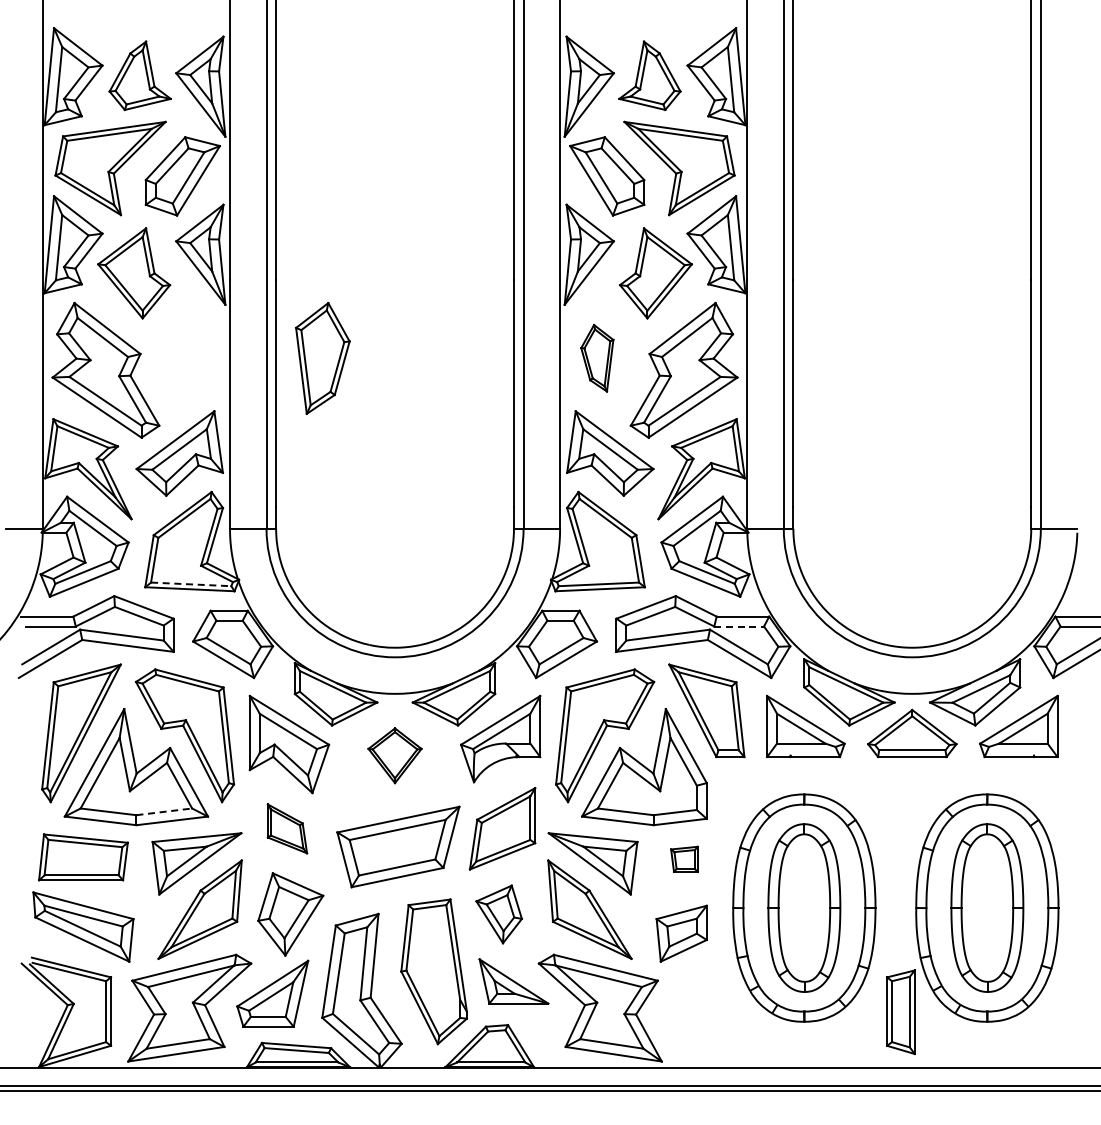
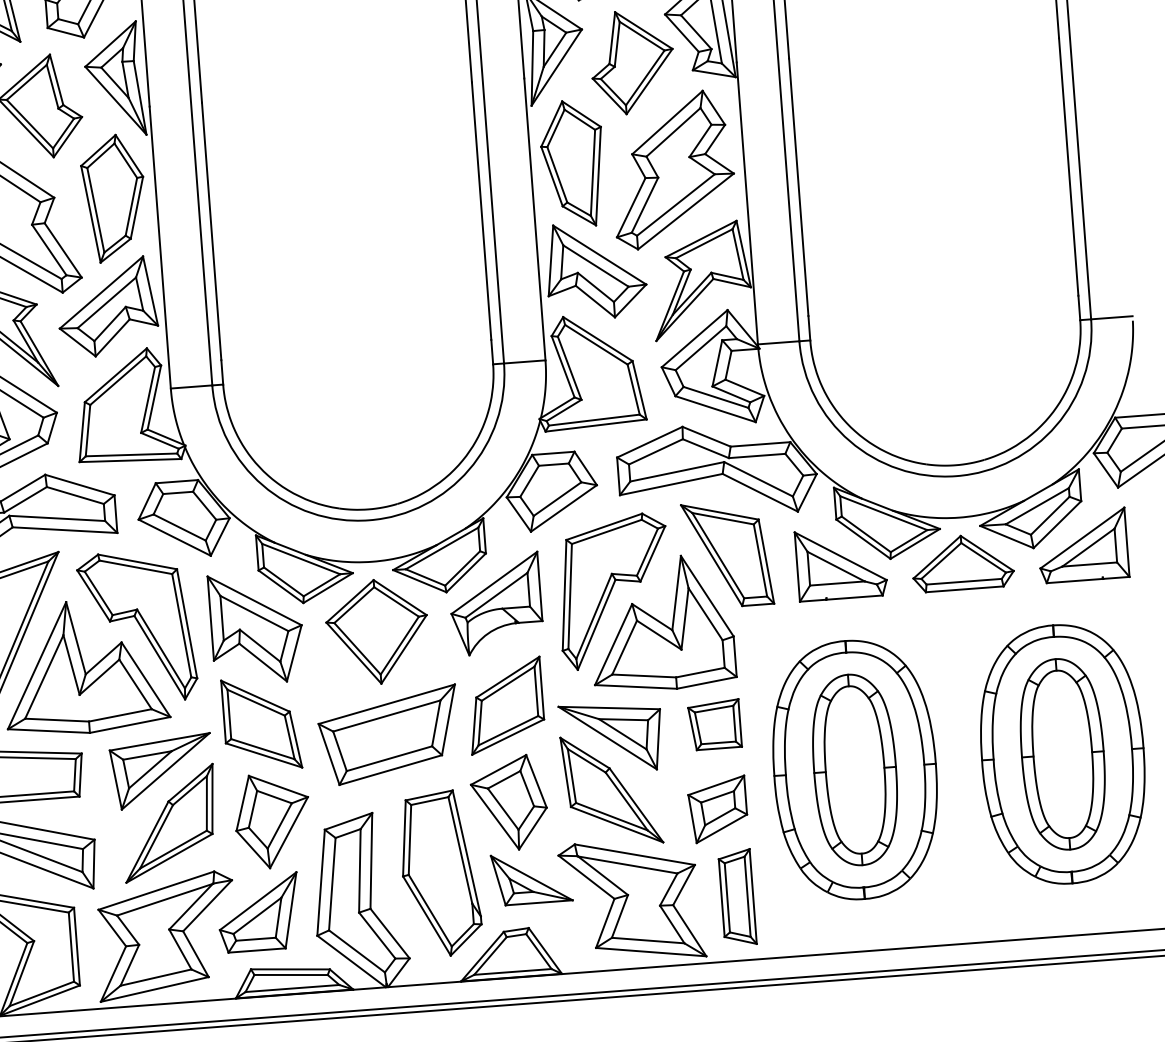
part: (322, 357) -> (113, 197), moved
part: (597, 357) -> (573, 162), size x1.67
line: (191, 584) -> (131, 455), dashed -> solid
line: (739, 626) -> (757, 455), dashed -> solid
part: (394, 755) -> (376, 631), size x1.67
line: (164, 811) -> (120, 714), dashed -> solid
part: (287, 828) -> (261, 723), size x1.67
part: (684, 859) -> (714, 725), size x1.67
part: (498, 914) -> (508, 803), size x1.43
part: (900, 1012) -> (737, 898), moved

